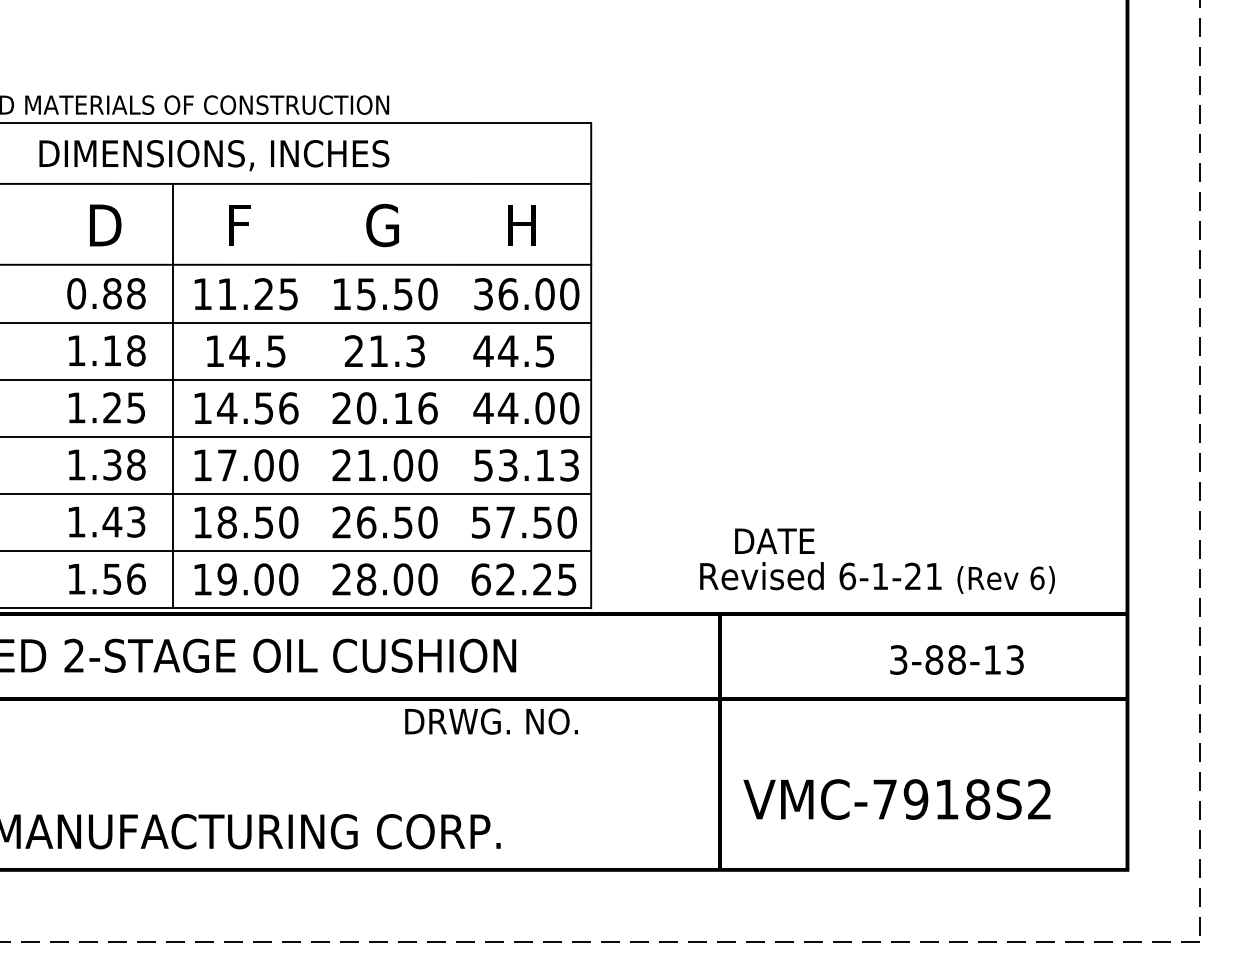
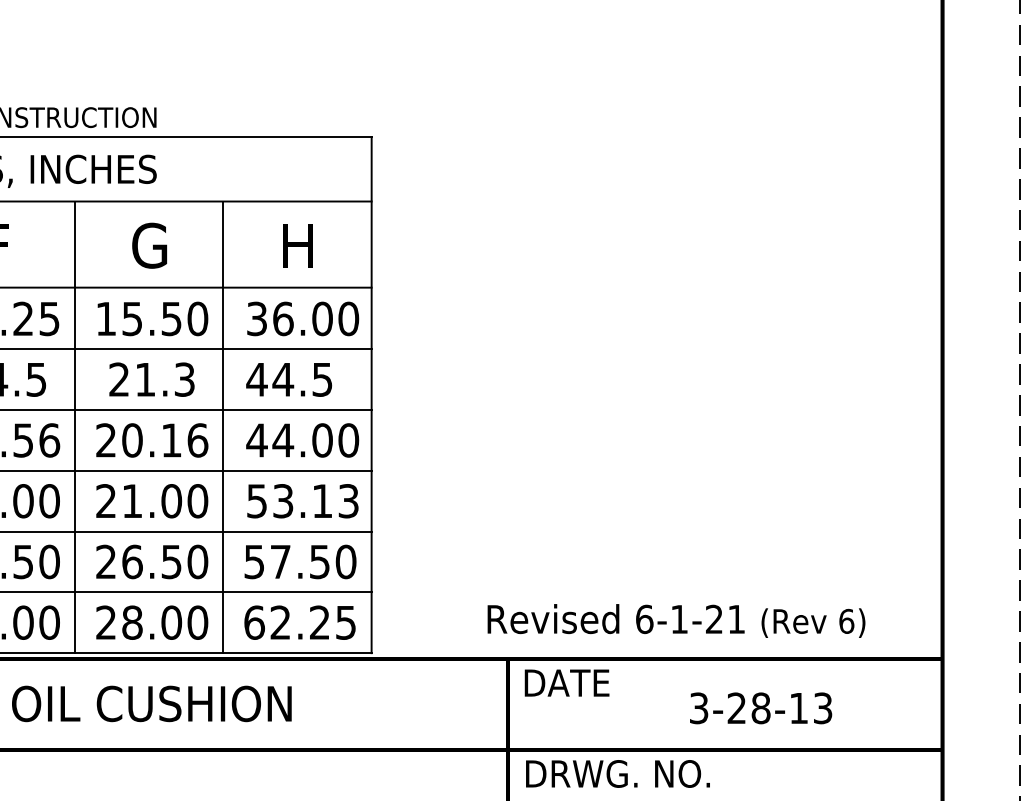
line: (312, 395) -> (74, 426), added
line: (451, 395) -> (222, 426), added
text: (774, 540) -> (566, 682), moved
text: (934, 659) -> (737, 707), 3-88-13 -> 3-28-13
text: (491, 721) -> (617, 773), moved

